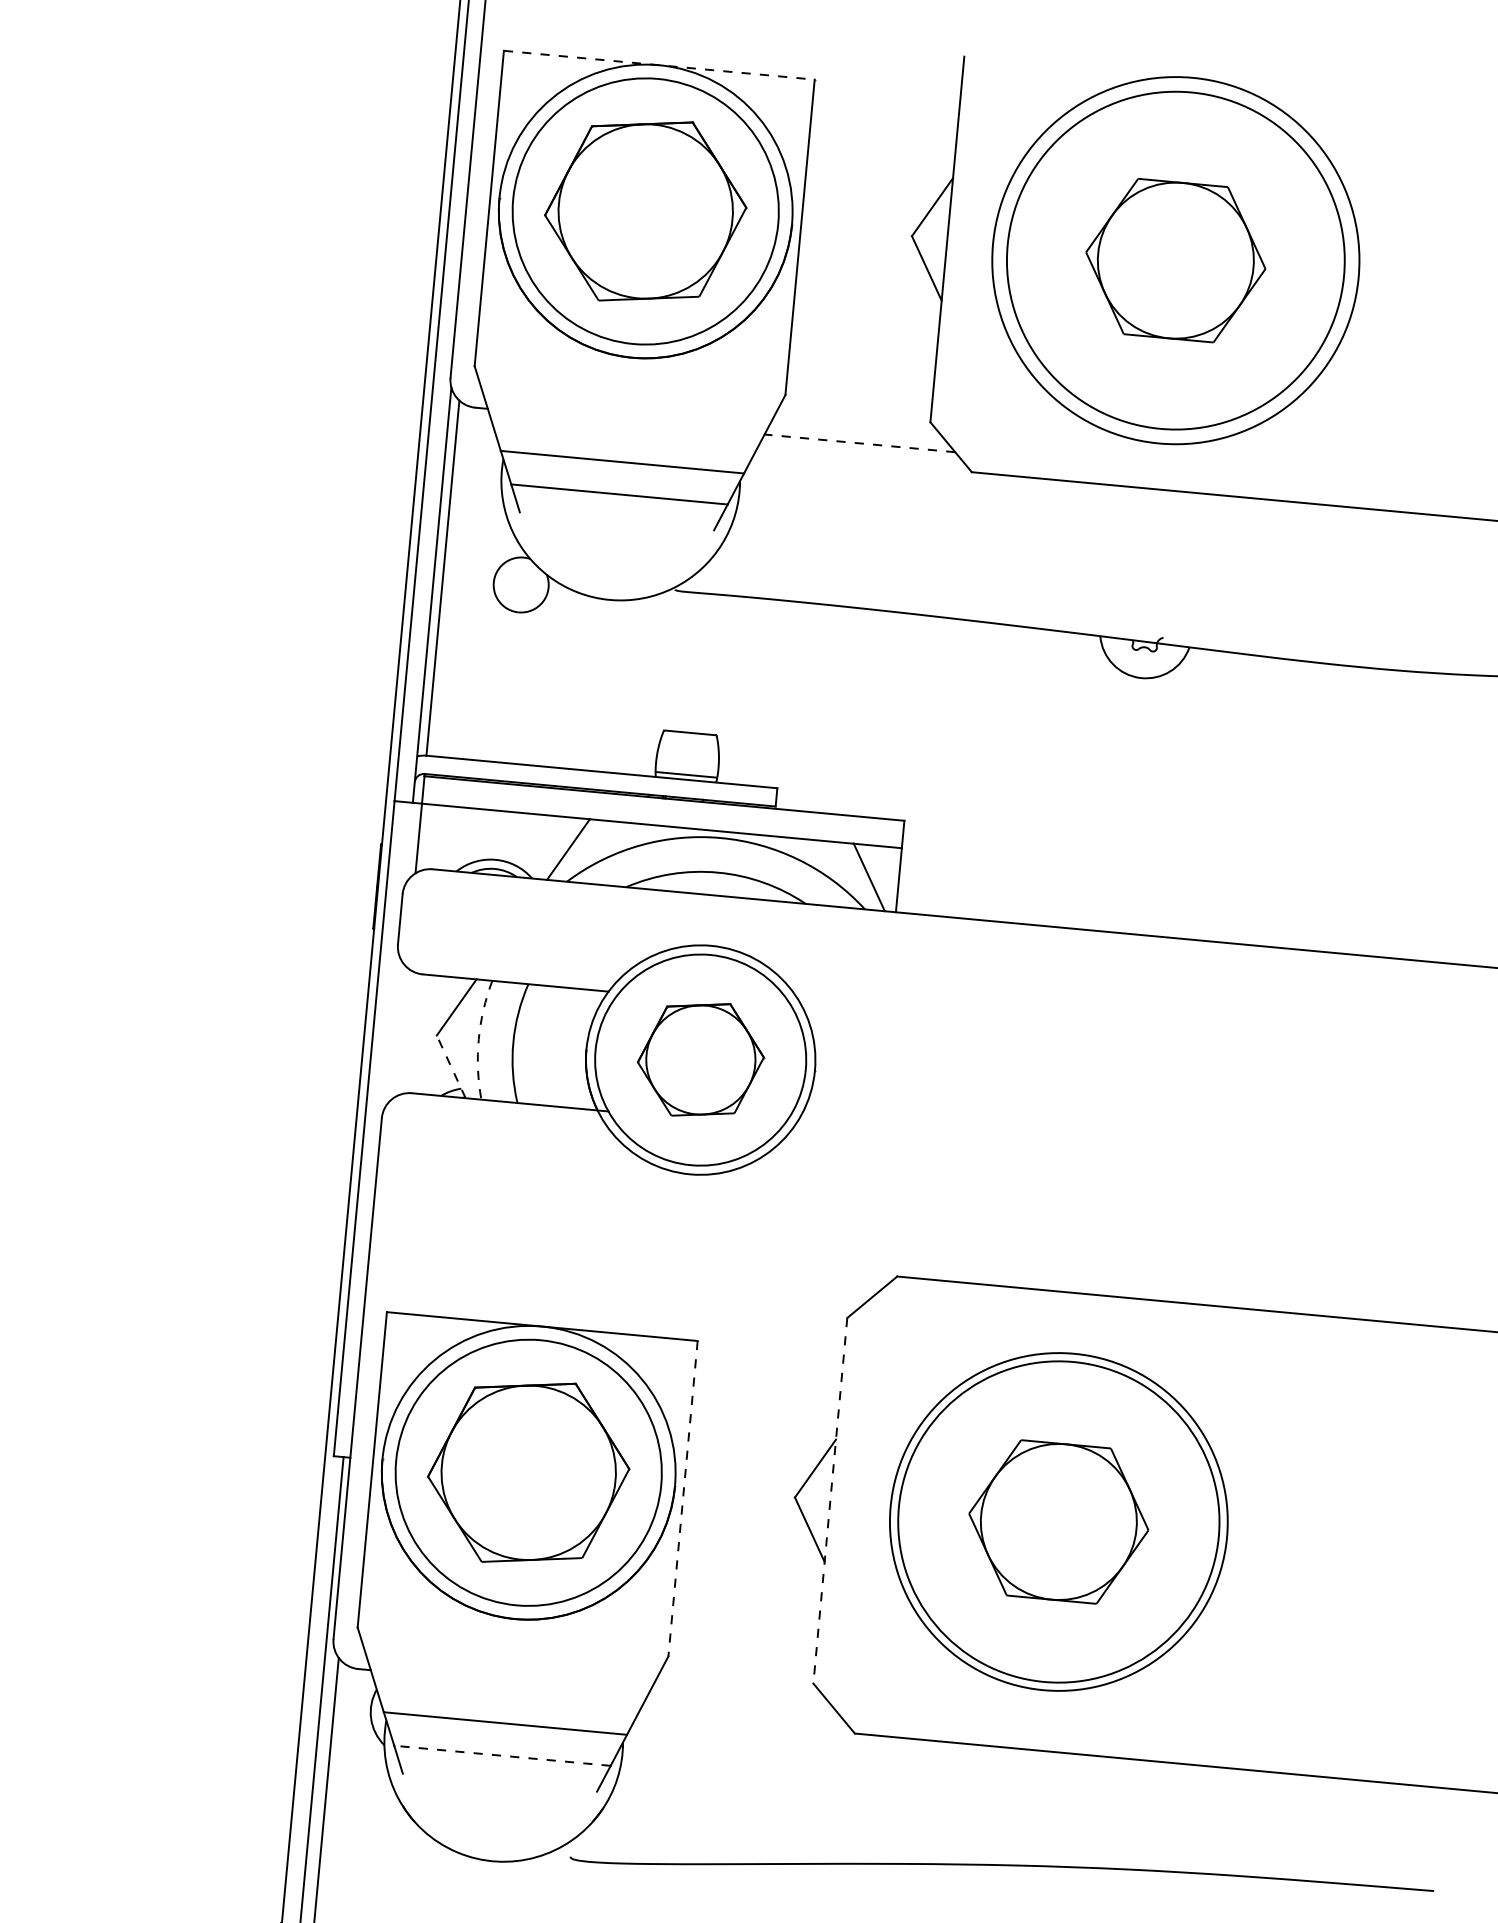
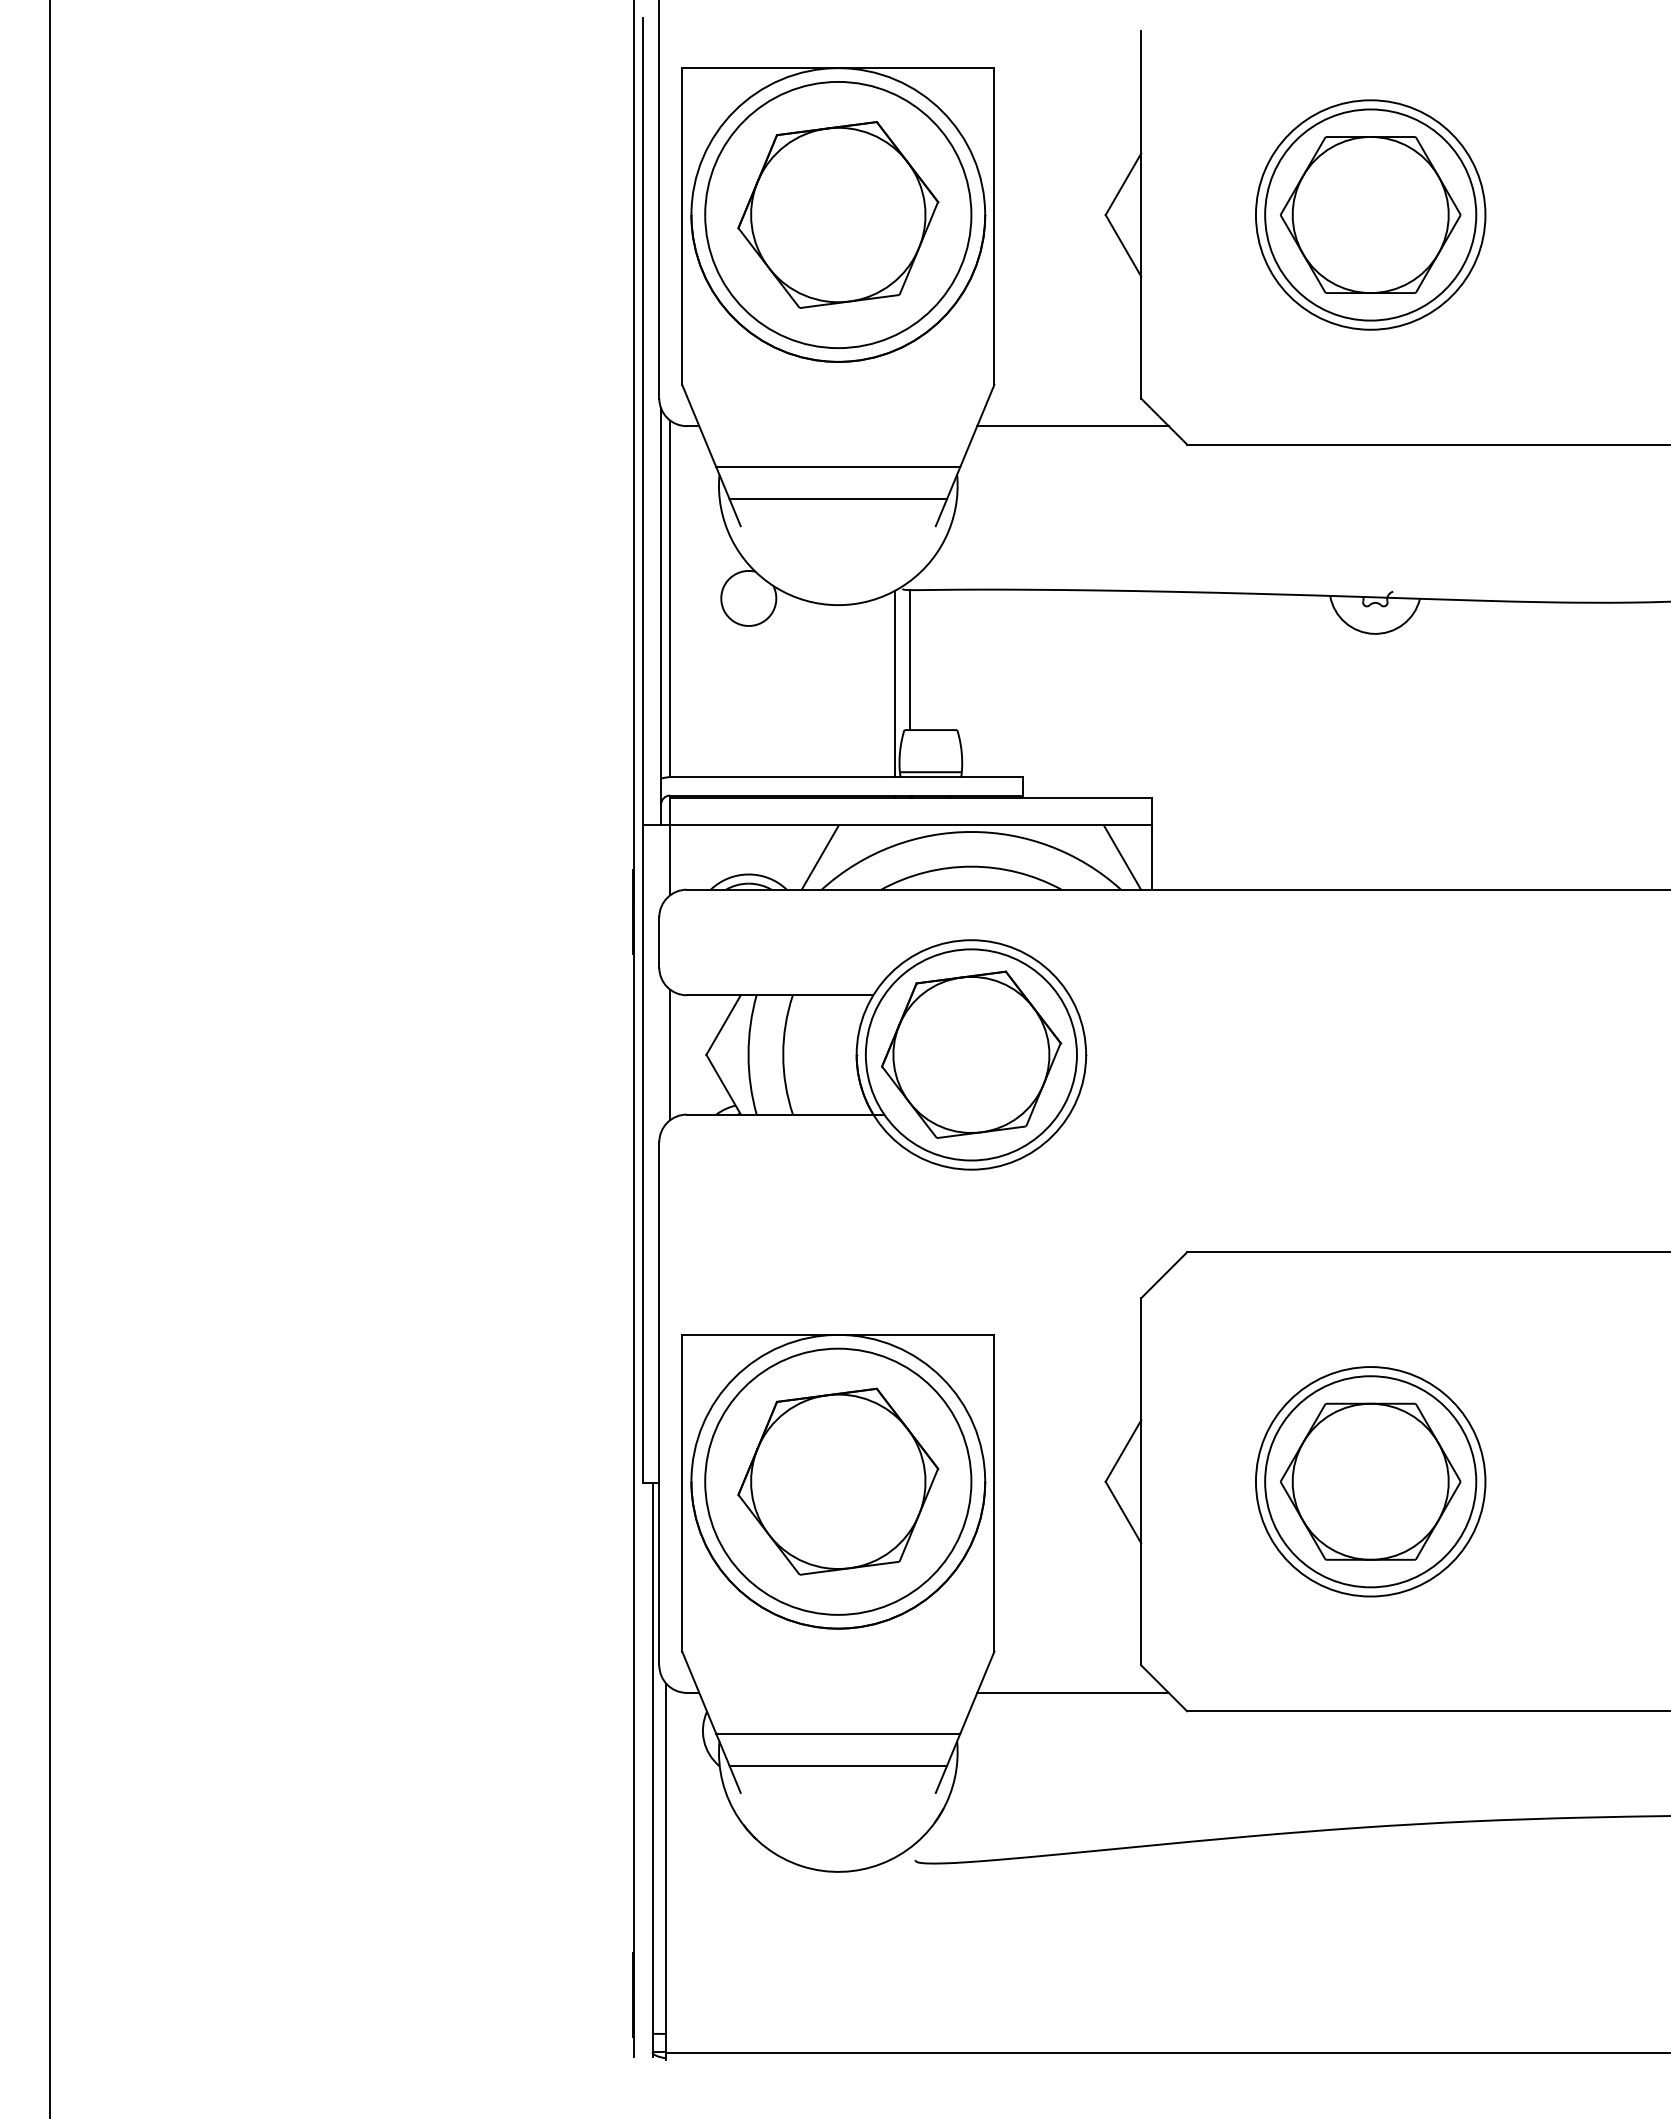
line: (659, 65) -> (838, 68), dashed -> solid
circle: (1175, 260) -> (1370, 214), size x0.62
circle: (1175, 260) -> (1370, 214), size x0.62
line: (860, 443) -> (1073, 426), dashed -> solid
line: (675, 660) -> (909, 659), added
line: (659, 683) -> (895, 683), added
line: (401, 1031) -> (670, 1054), added
arc: (478, 1039) -> (748, 1054), dashed -> solid
part: (700, 1059) -> (971, 1054), size x1.43
line: (451, 1066) -> (723, 1084), dashed -> solid
line: (683, 1498) -> (994, 1493), dashed -> solid
line: (830, 1500) -> (1141, 1481), dashed -> solid
circle: (1058, 1521) -> (1370, 1481), size x0.62
circle: (1058, 1521) -> (1370, 1481), size x0.71
line: (742, 1704) -> (1072, 1692), added
line: (502, 1755) -> (838, 1765), dashed -> solid

